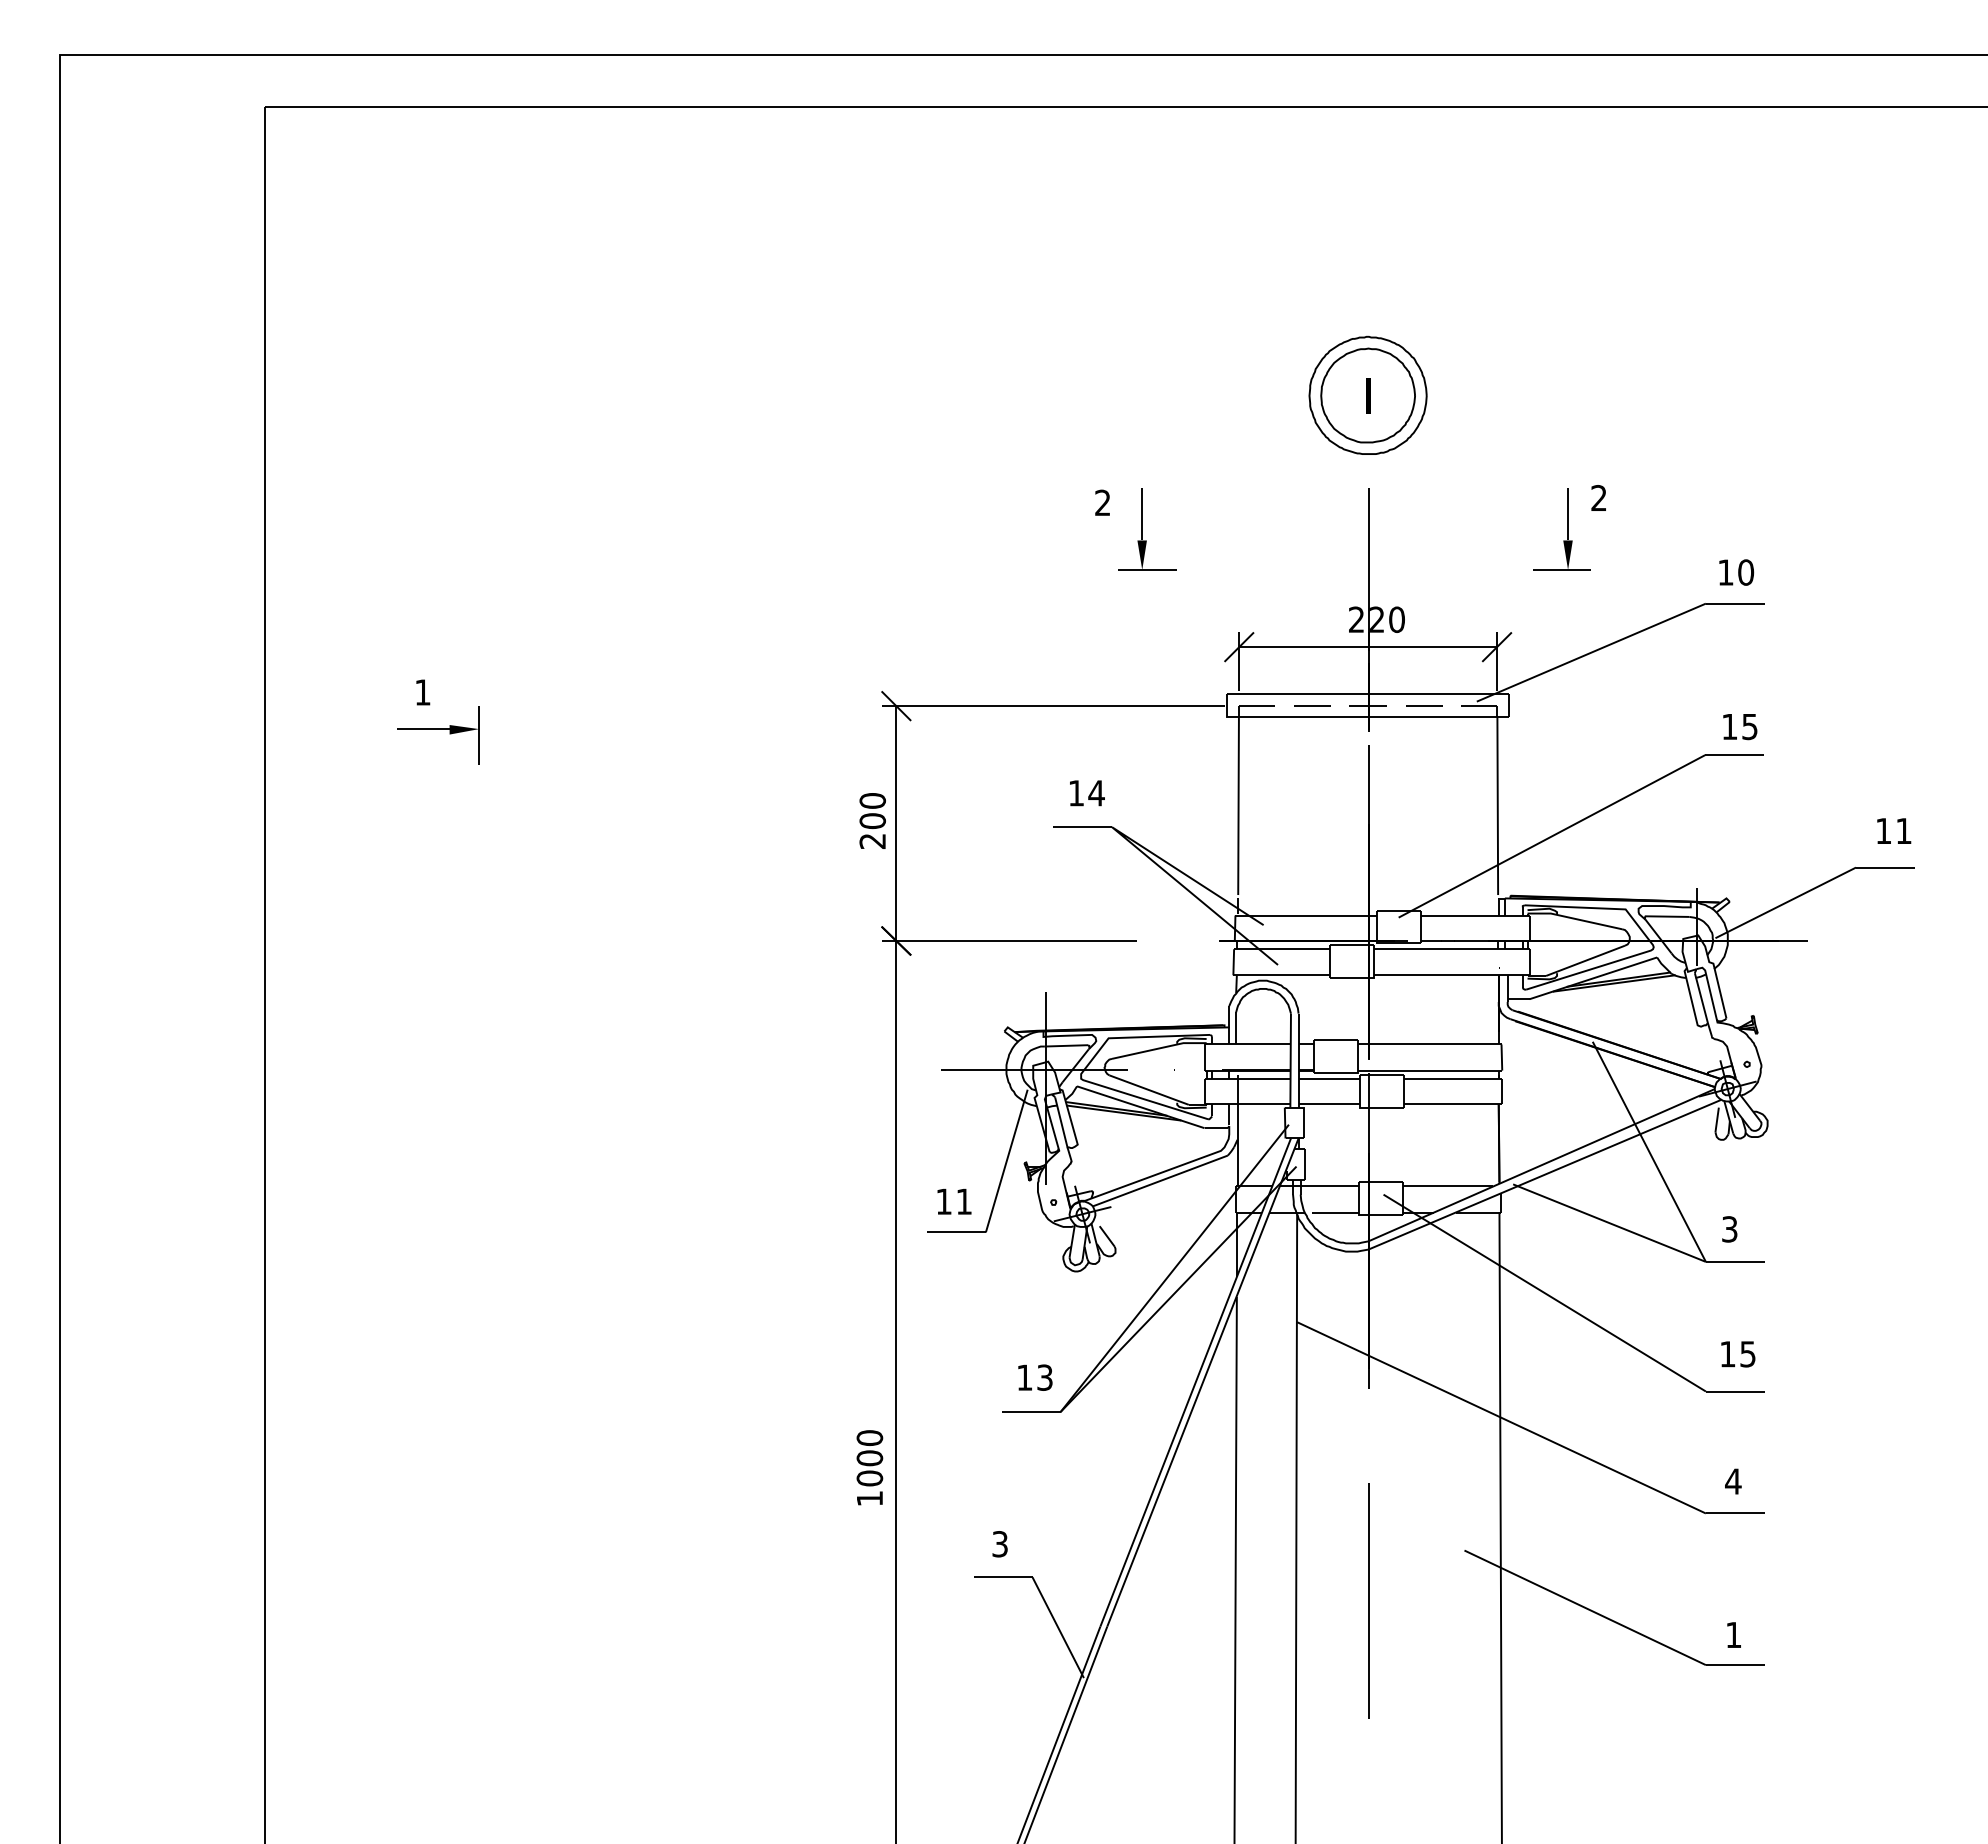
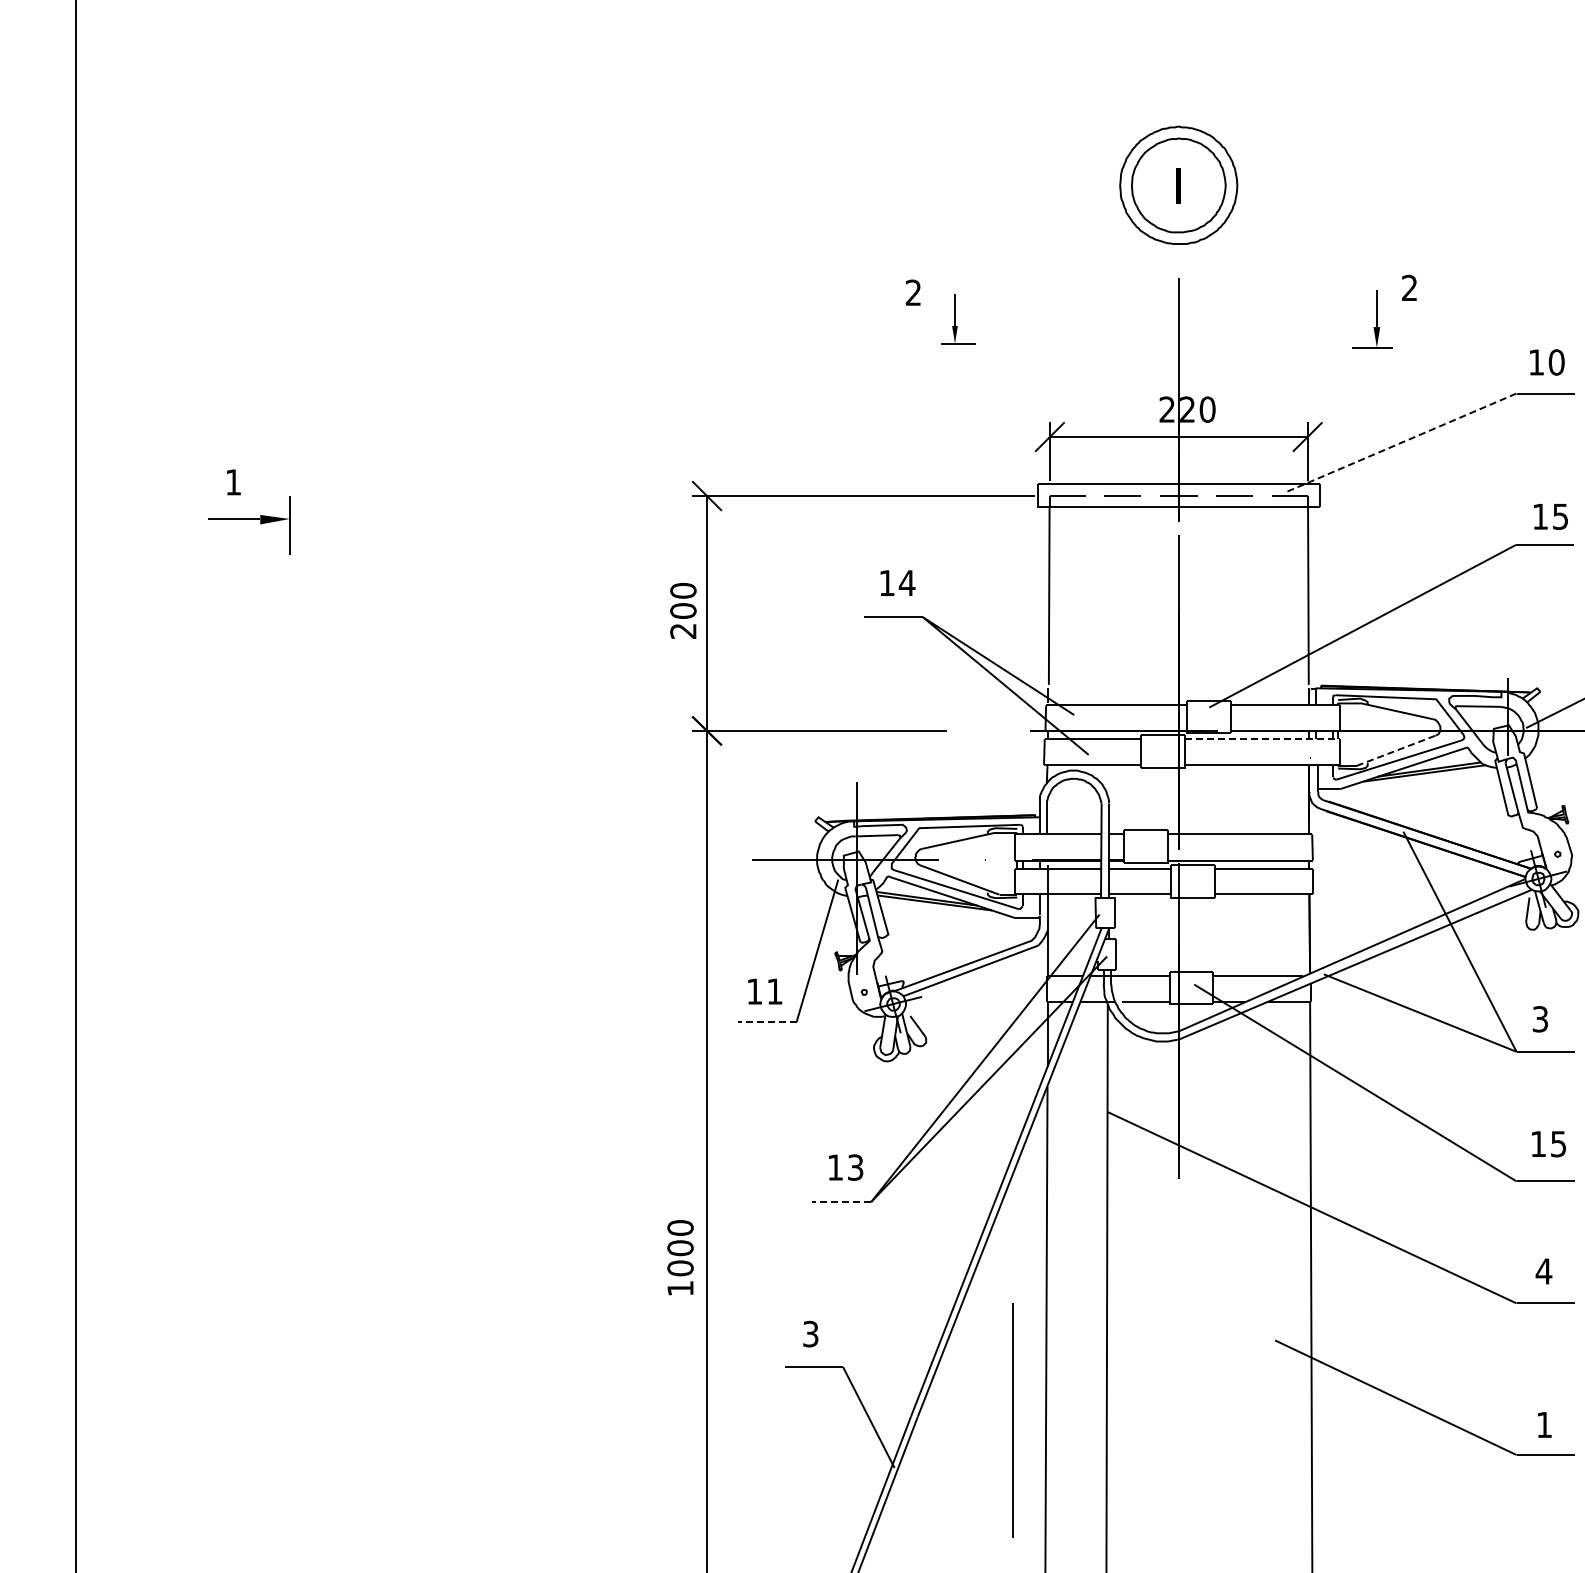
part: (1147, 529) -> (958, 319), size x0.6
part: (1561, 529) -> (1372, 319), size x0.7
line: (1591, 652) -> (1402, 442), solid -> dashed
line: (1451, 949) -> (1262, 739), solid -> dashed
line: (1585, 960) -> (1396, 750), solid -> dashed
line: (956, 1232) -> (767, 1022), solid -> dashed
line: (1030, 1412) -> (841, 1202), solid -> dashed
line: (1368, 1600) -> (1013, 1420), moved

